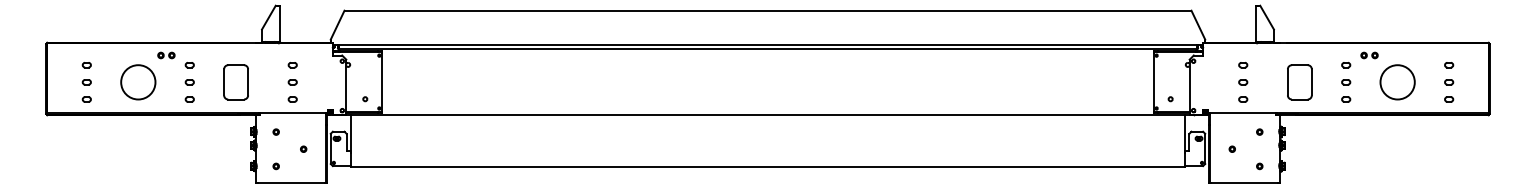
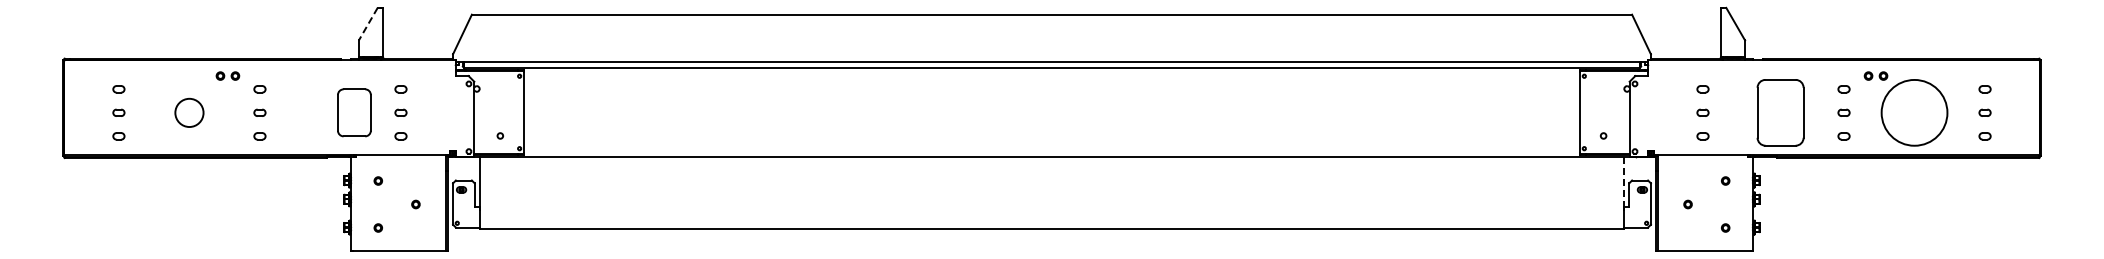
line: (269, 17) -> (368, 24), solid -> dashed
circle: (138, 82) -> (189, 112), size x0.6
part: (236, 82) -> (354, 112), moved
part: (1299, 82) -> (1780, 112), size x1.4
circle: (1397, 82) -> (1914, 112), size x1.4
line: (1185, 133) -> (1623, 182), solid -> dashed

